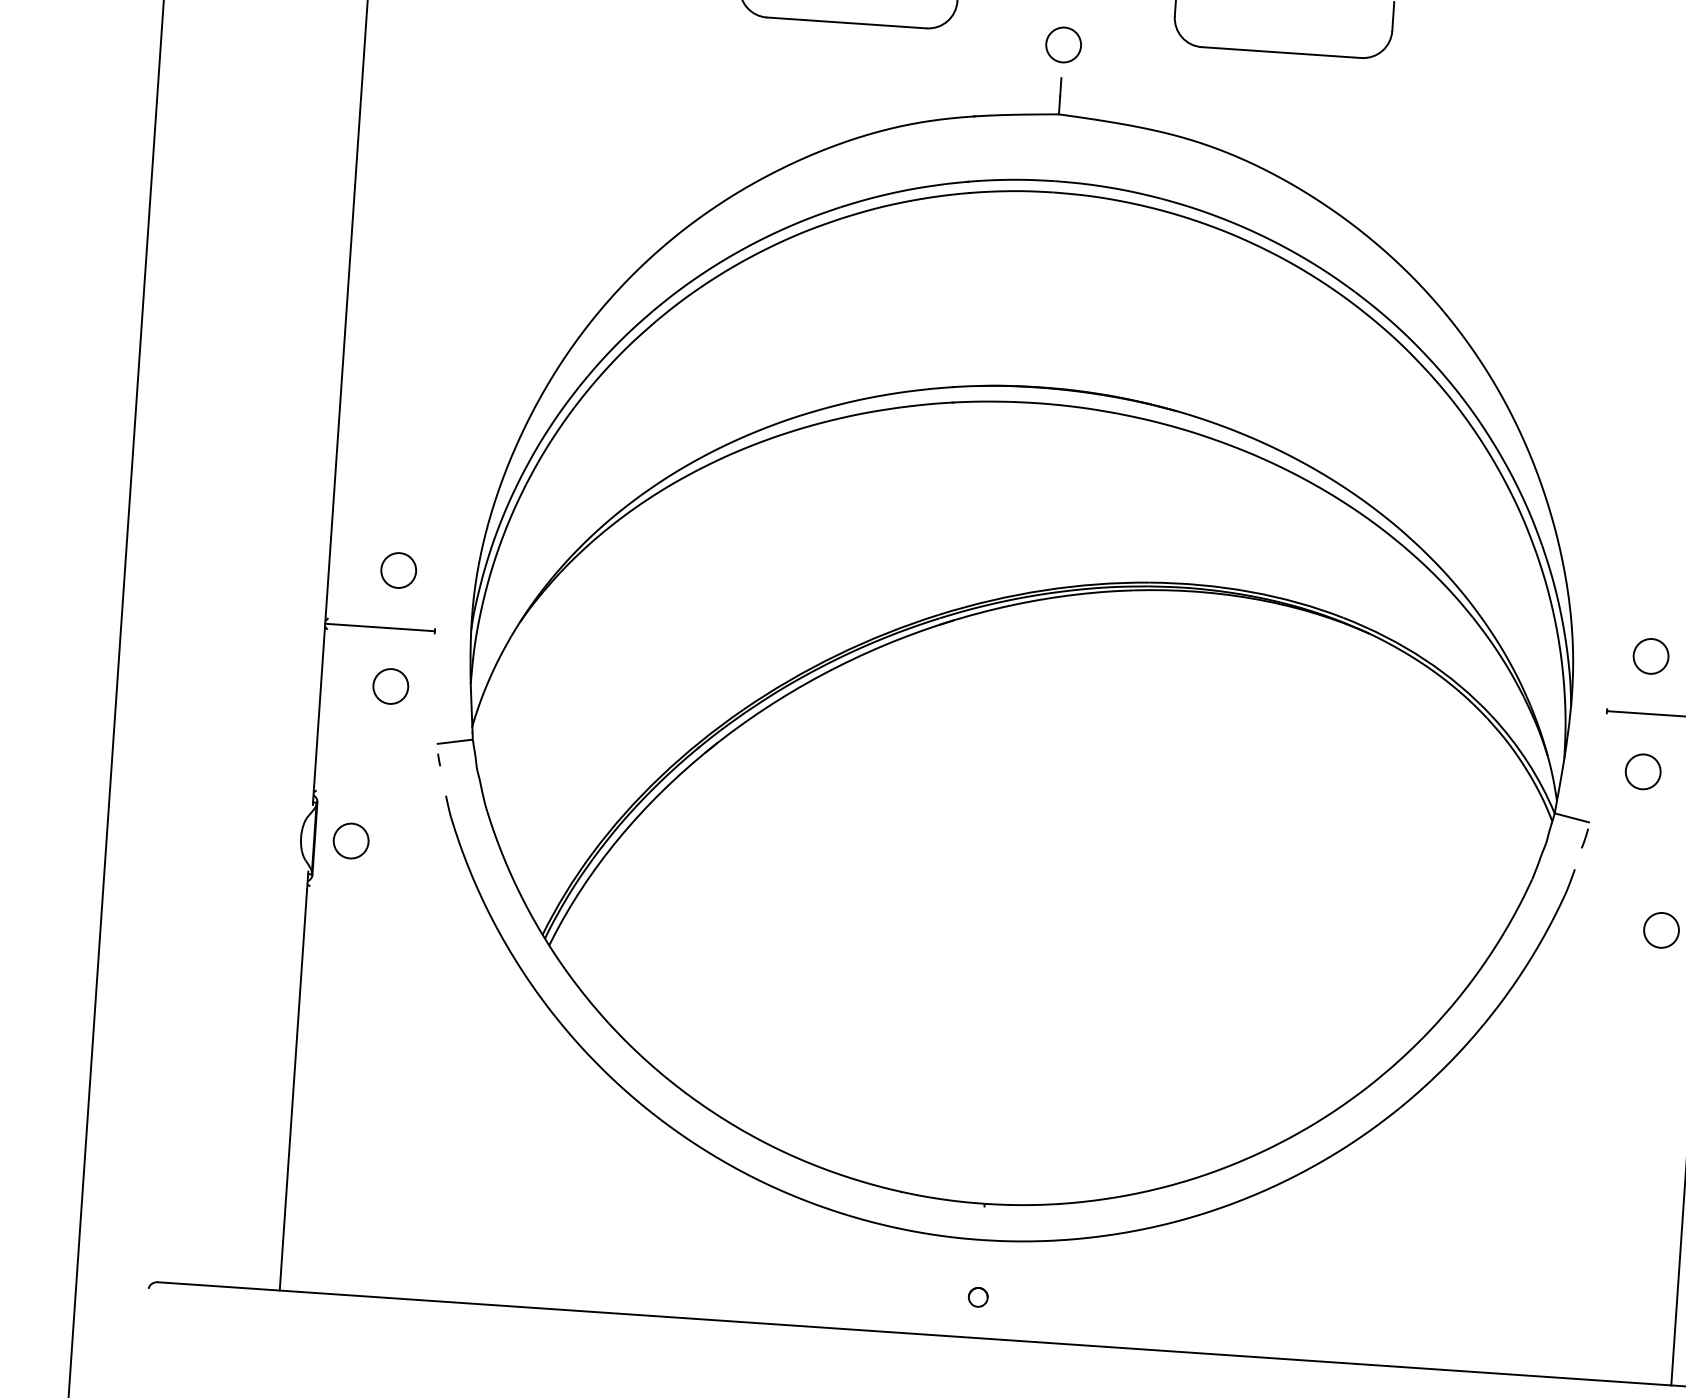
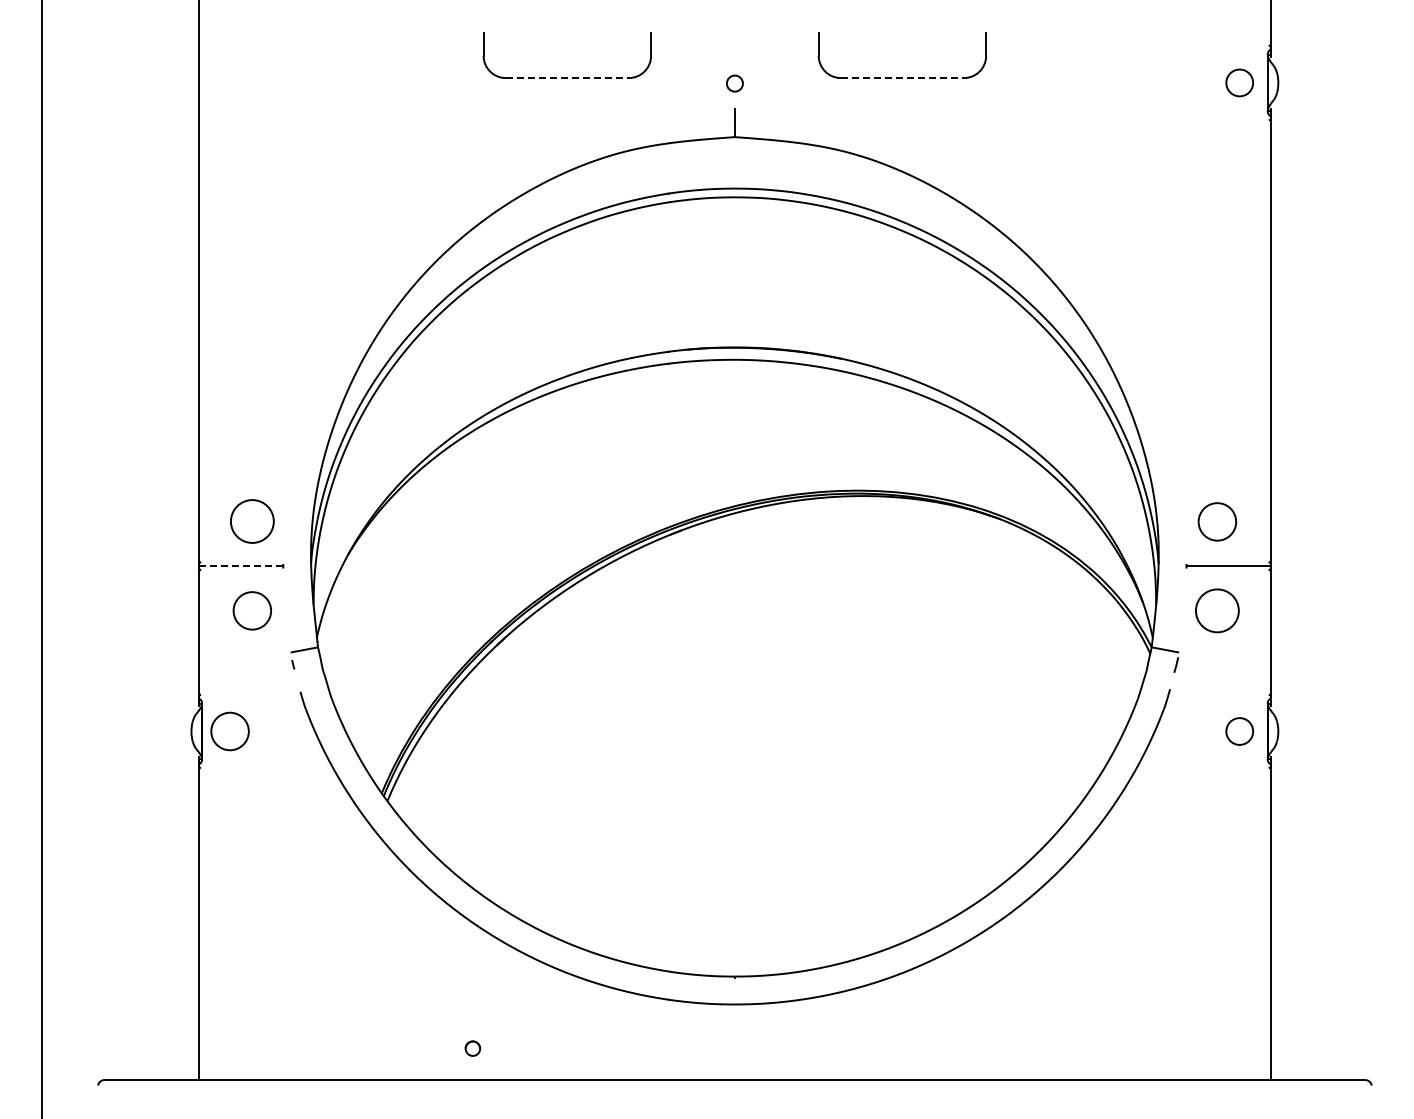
line: (846, 23) -> (567, 78), solid -> dashed
circle: (1063, 44) -> (734, 83), size x0.6
line: (1281, 53) -> (902, 78), solid -> dashed
circle: (397, 570) -> (251, 521), size x1.6
line: (379, 627) -> (240, 566), solid -> dashed
circle: (1651, 655) -> (1217, 521), size x1.4
circle: (389, 685) -> (251, 610), size x1.4
circle: (1643, 771) -> (1217, 610), size x1.6
circle: (350, 841) -> (229, 731), size x1.4
part: (977, 1297) -> (472, 1048), moved

